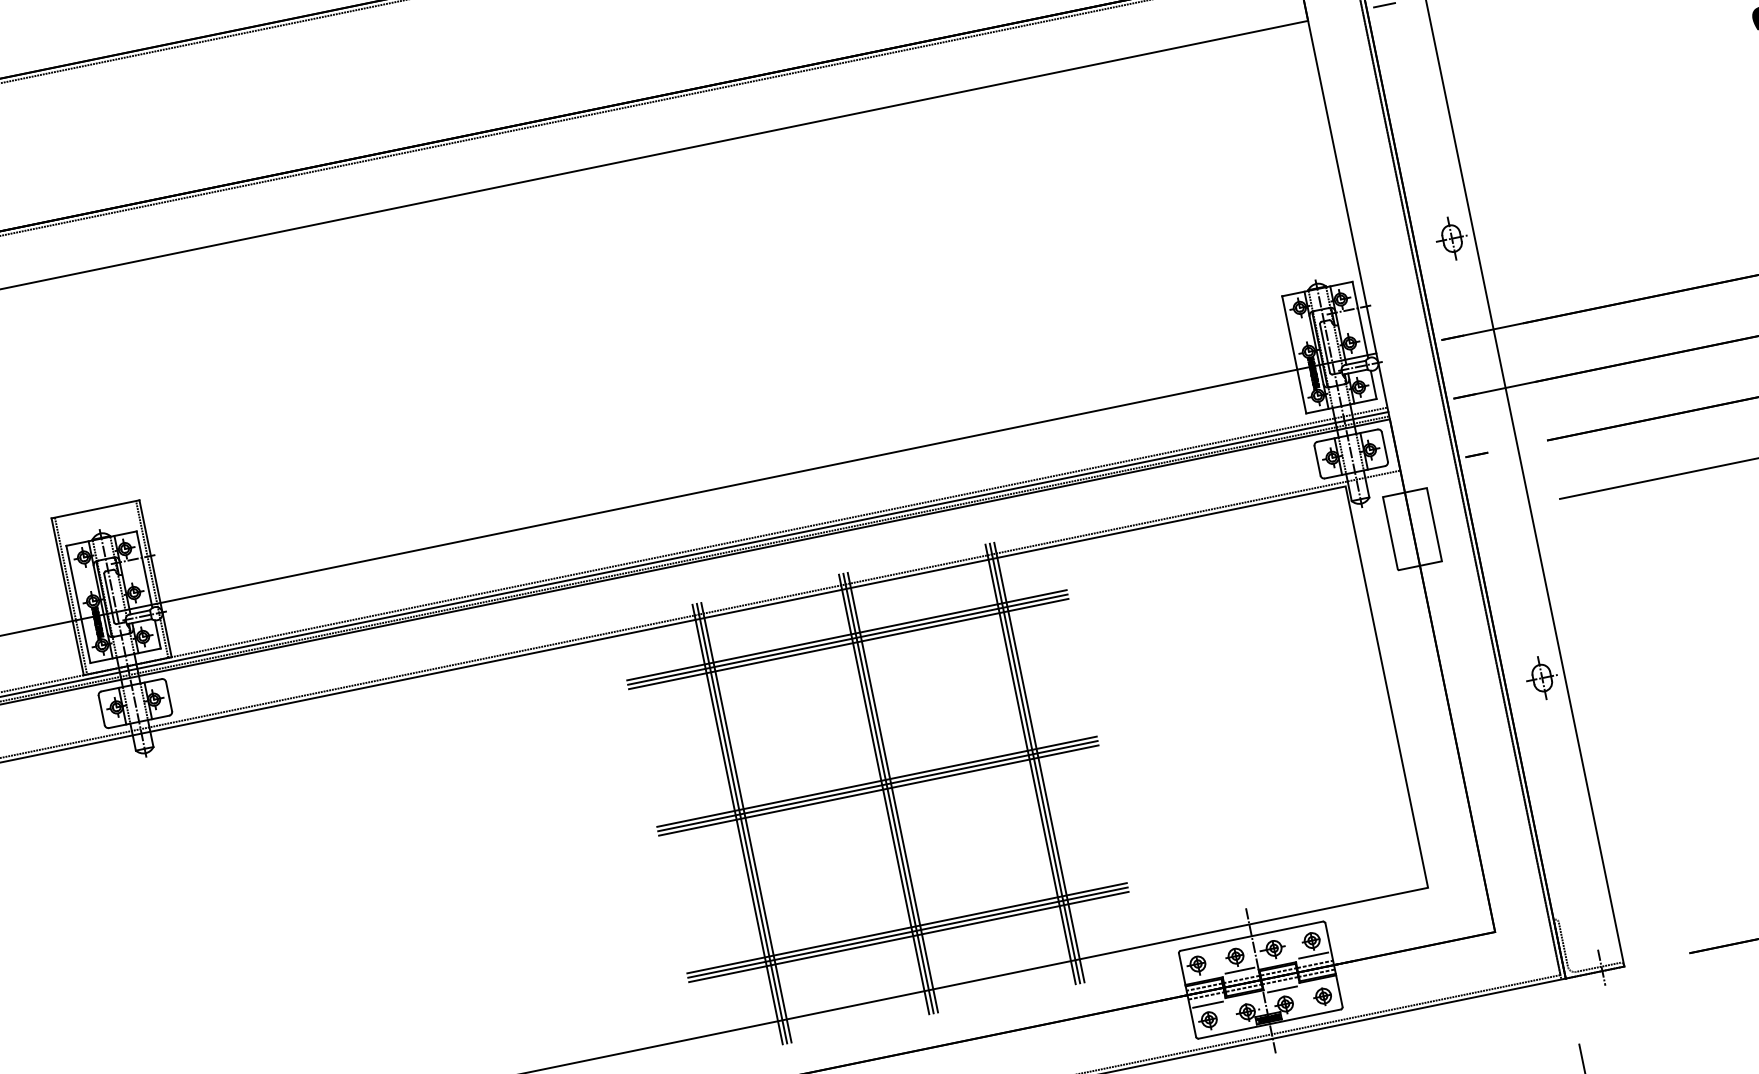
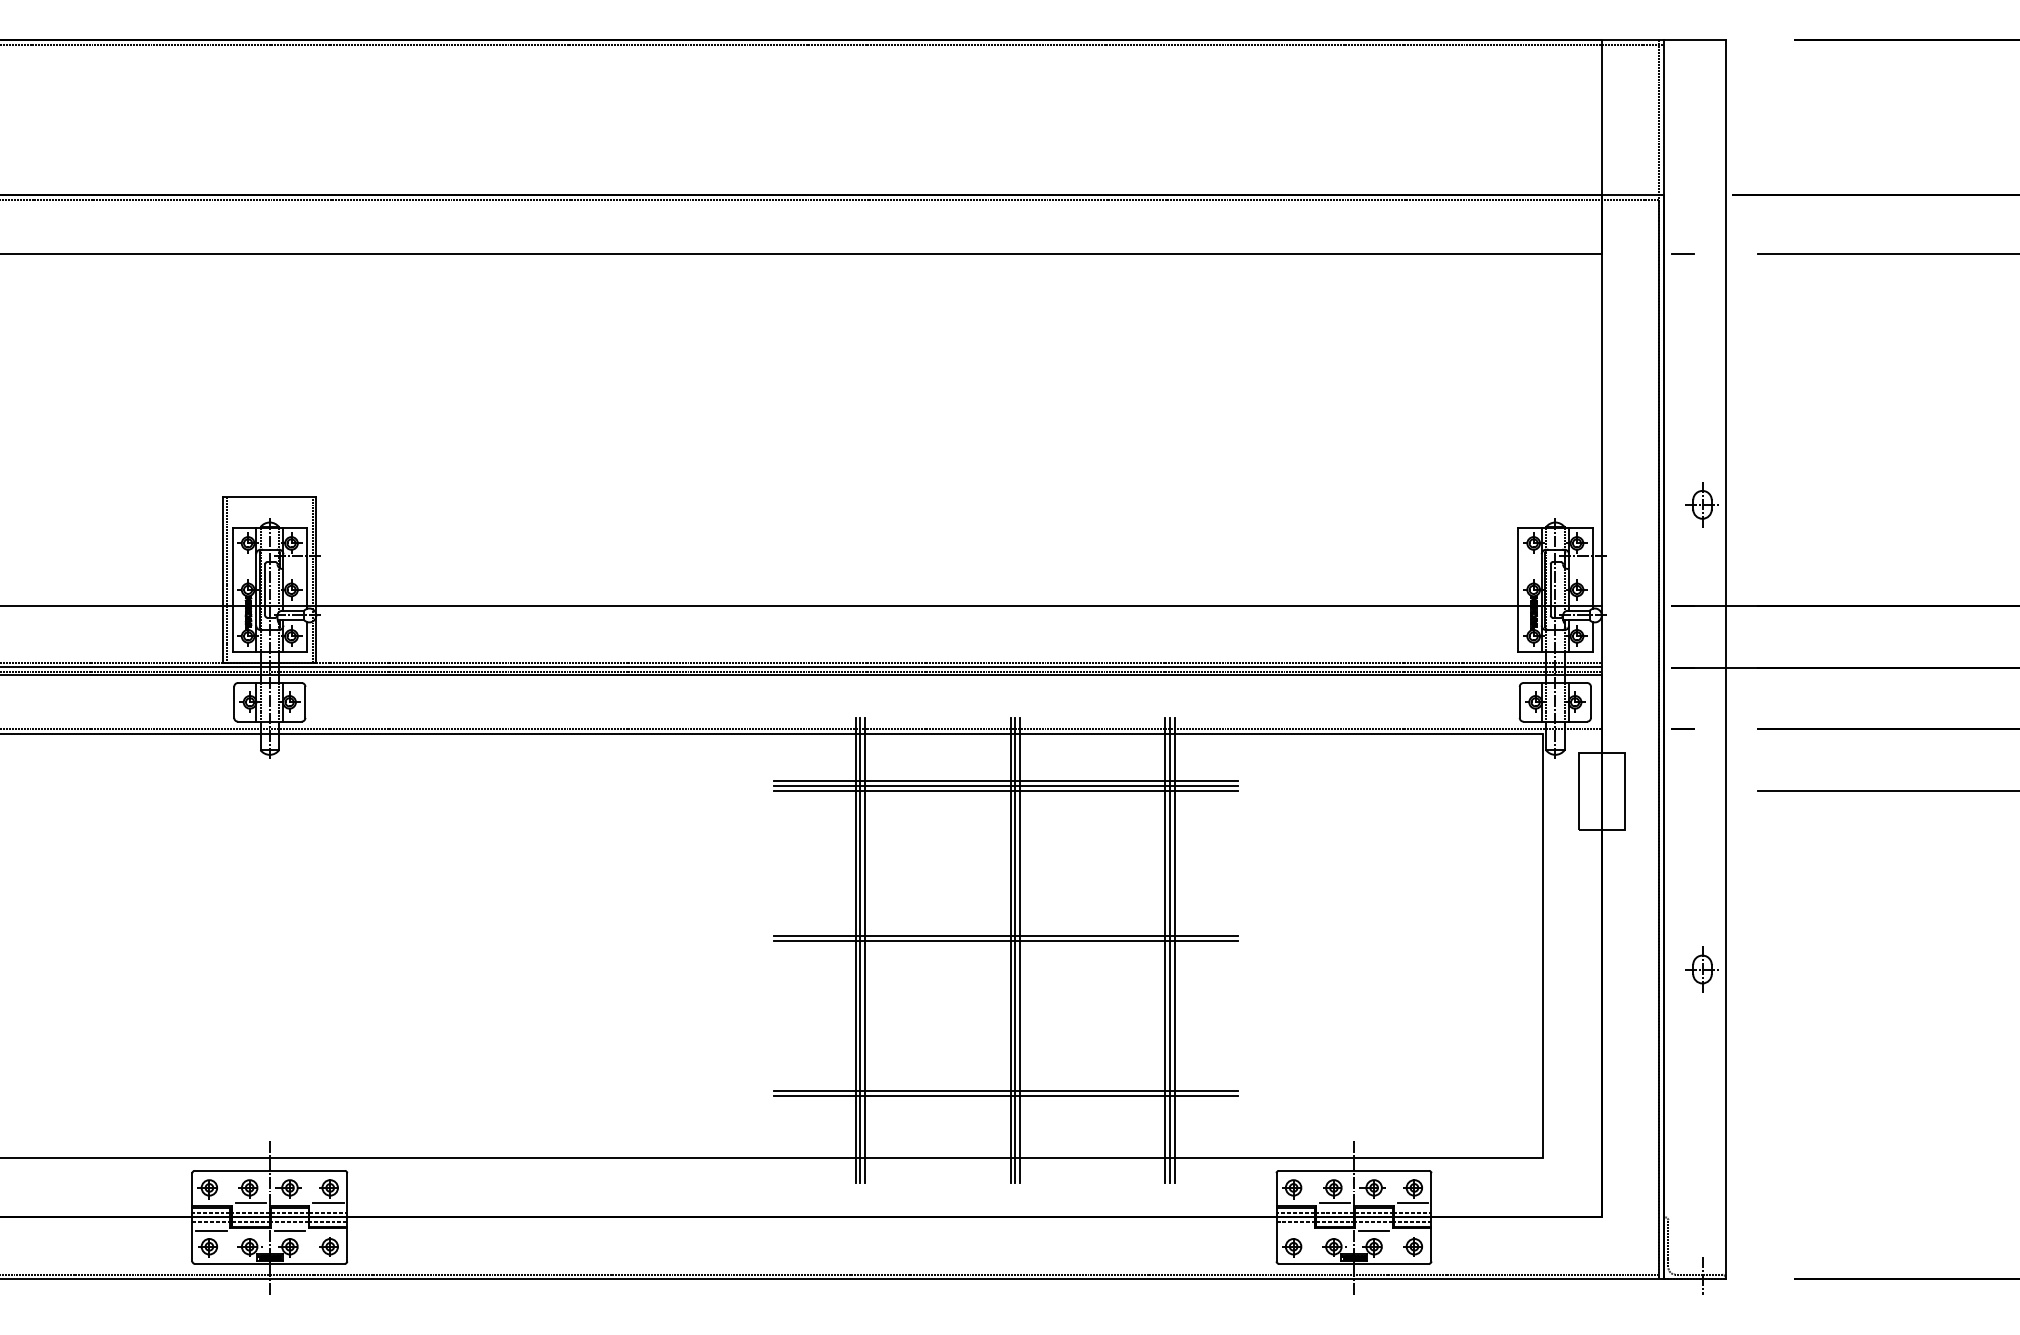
line: (878, 790) -> (1005, 945), removed
line: (908, 937) -> (1005, 1100), removed
line: (1208, 1004) -> (1295, 1231), removed

